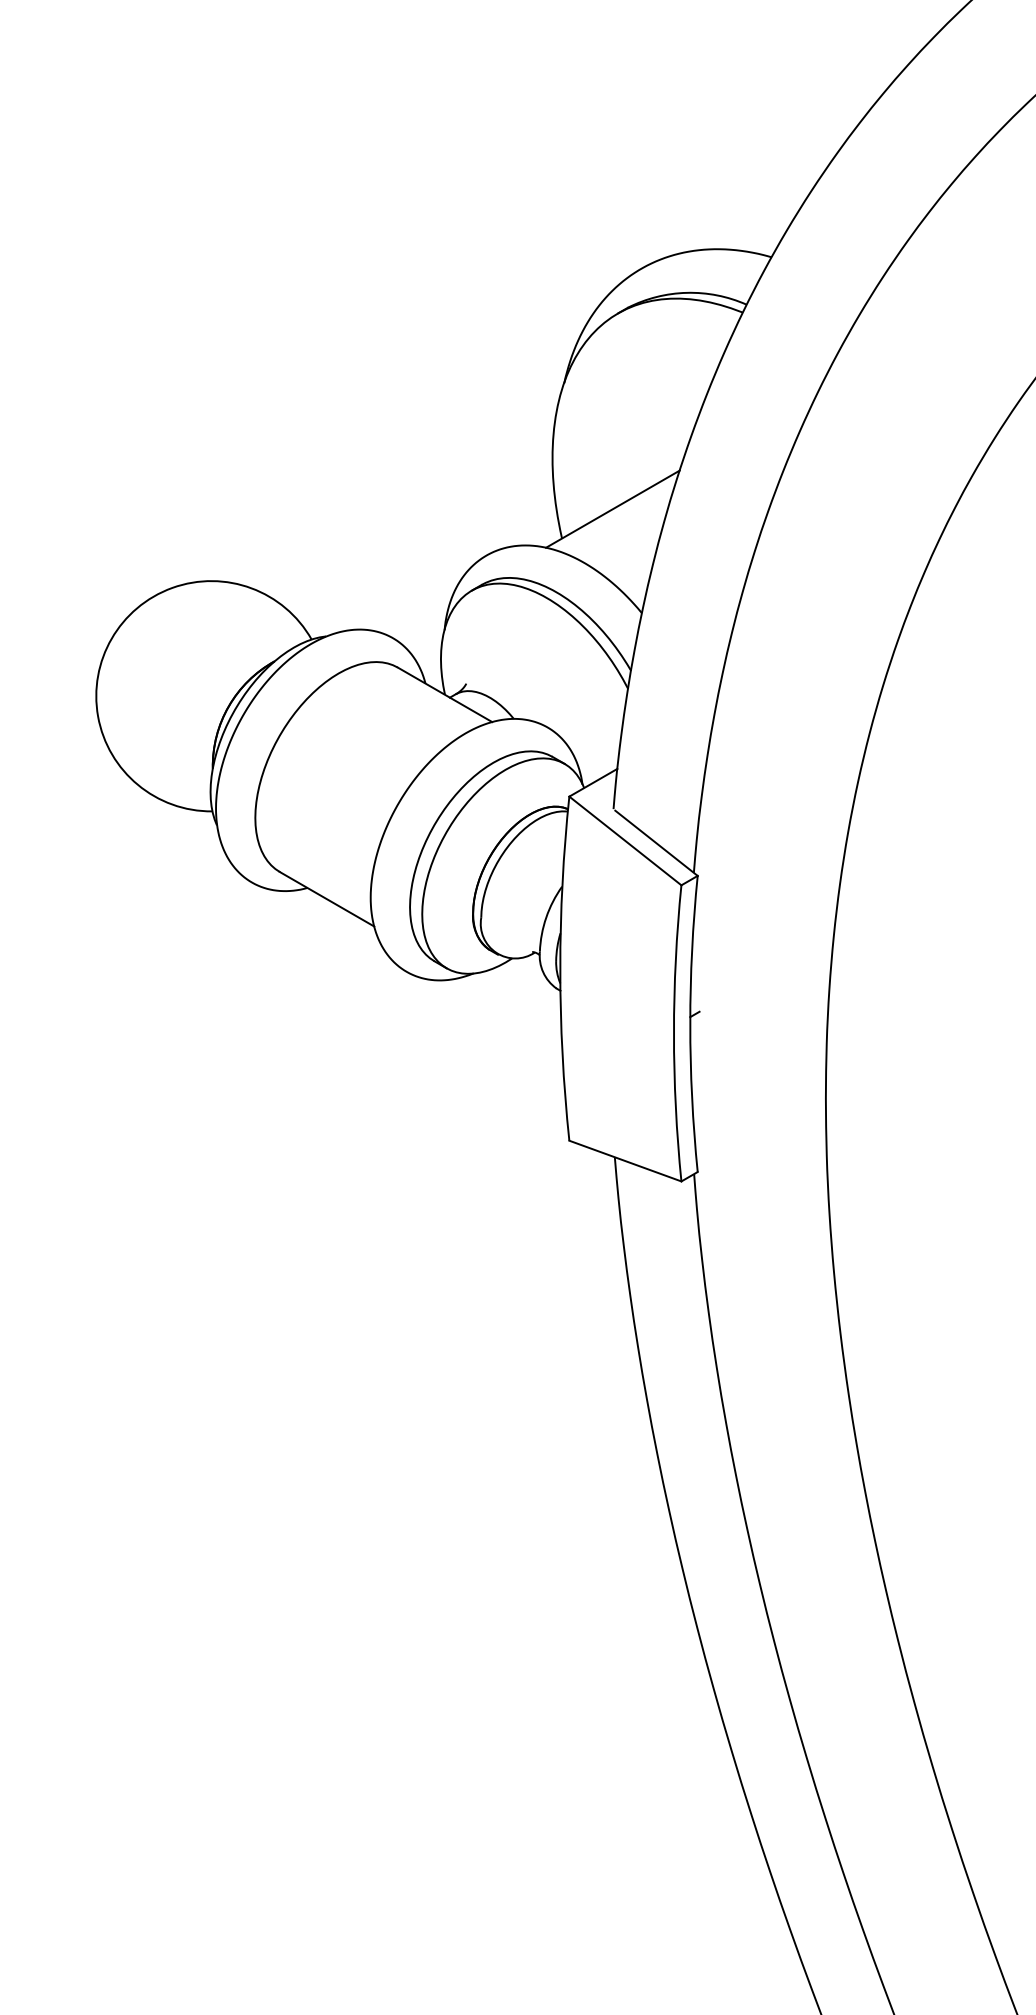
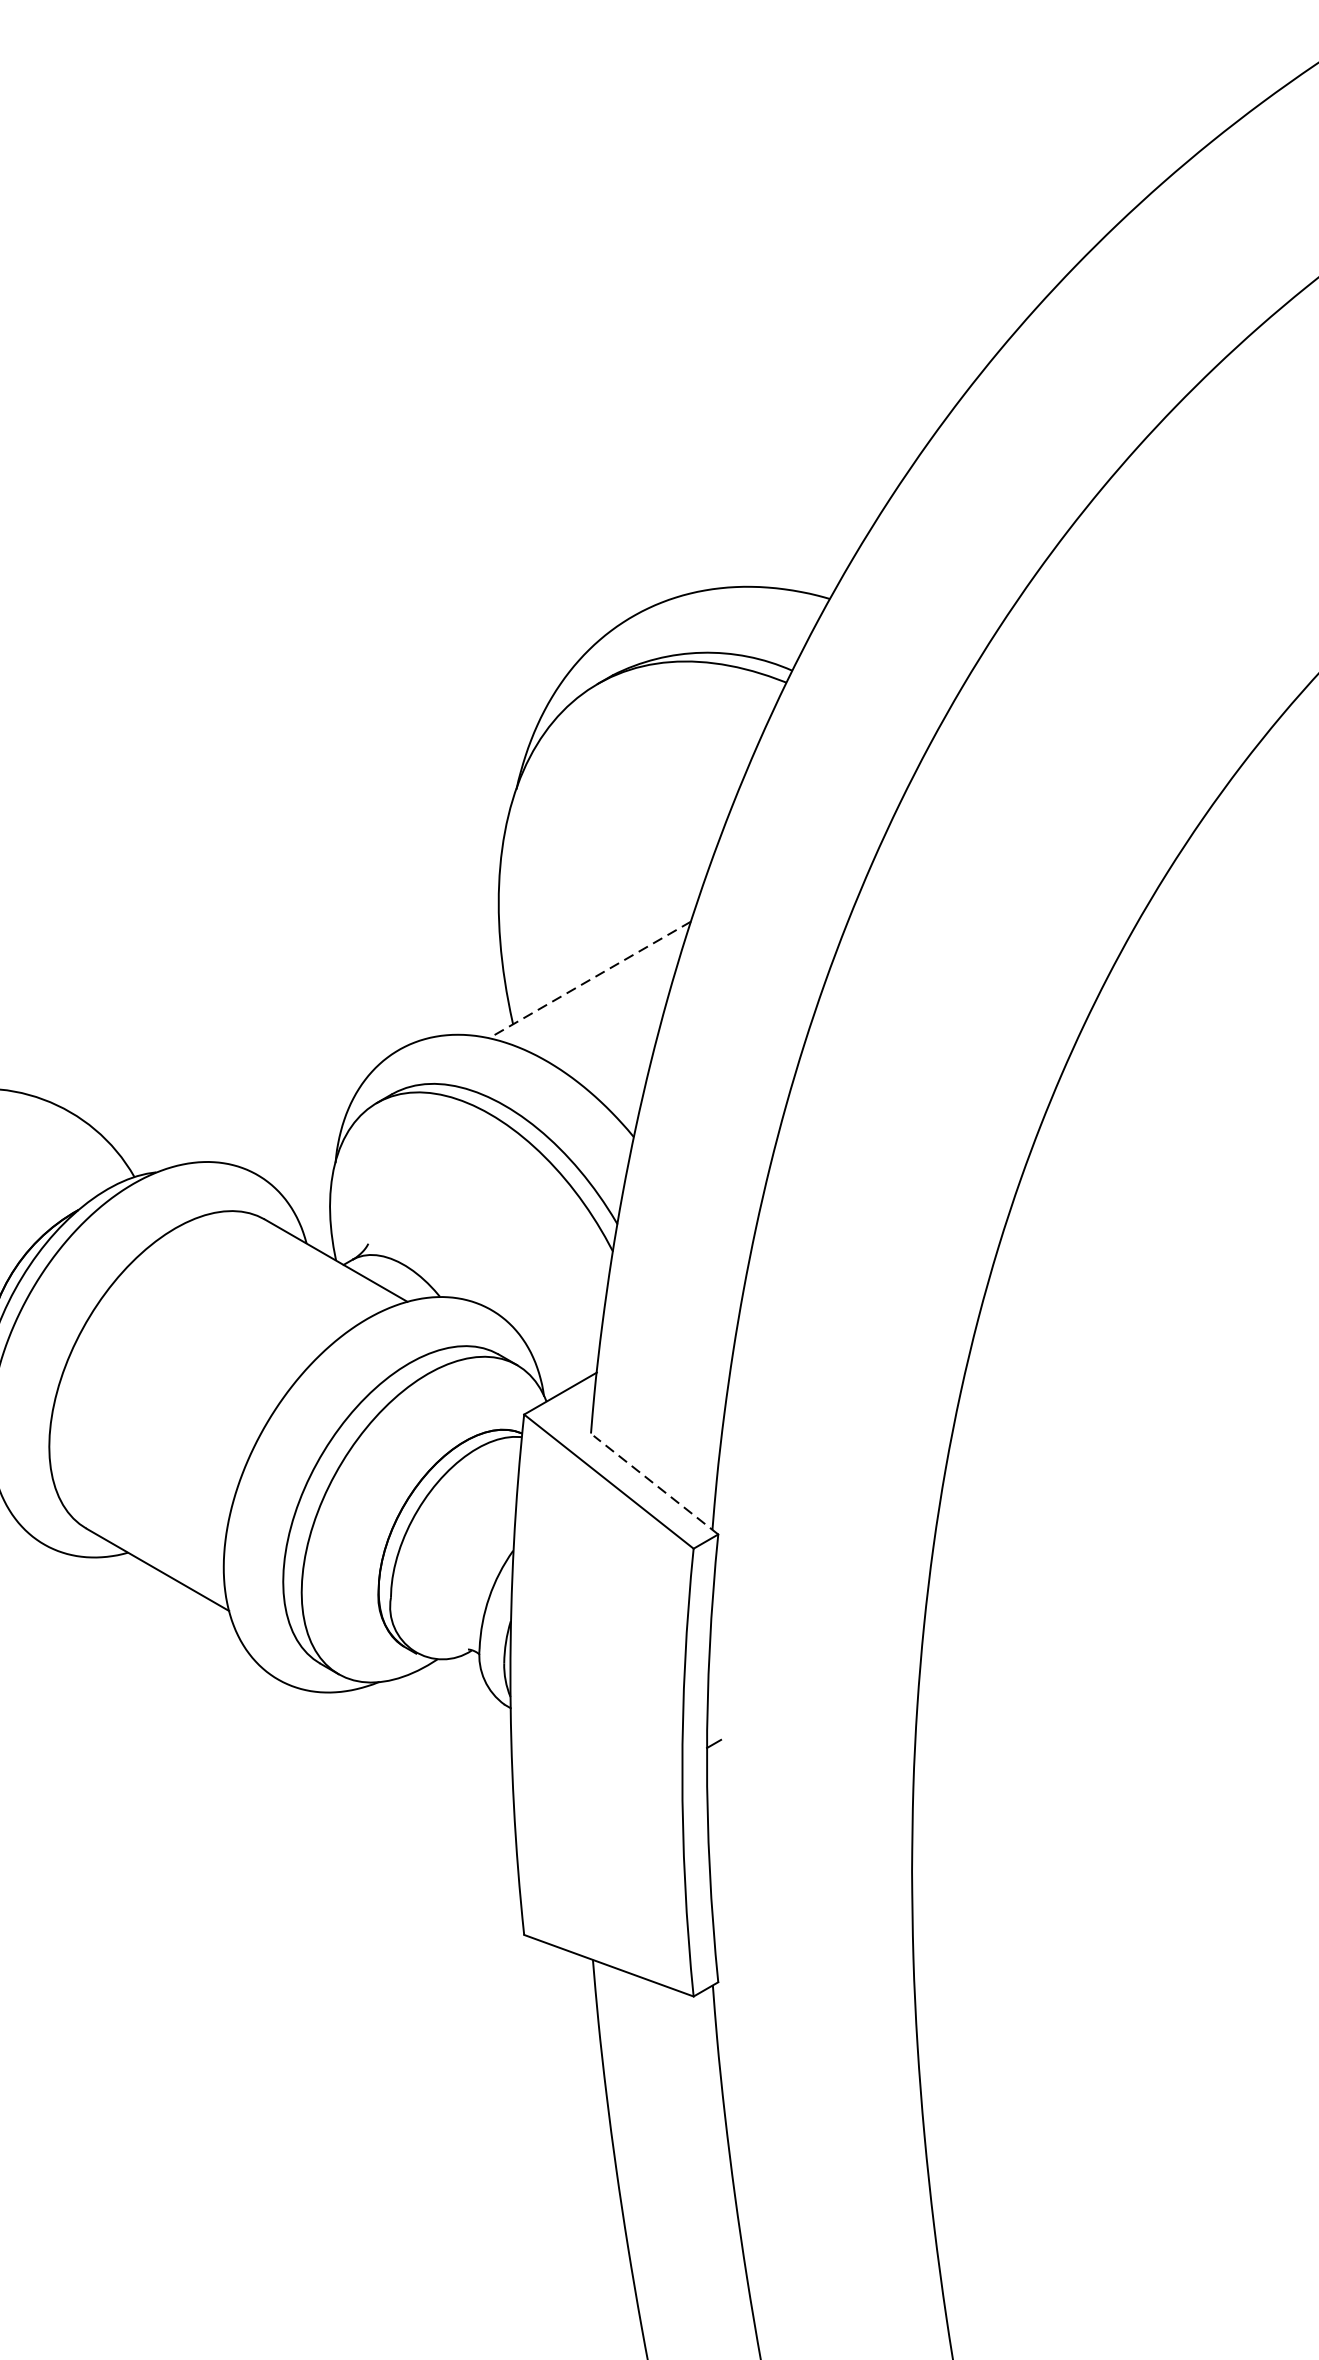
line: (612, 509) -> (589, 980), solid -> dashed
line: (656, 843) -> (655, 1485), solid -> dashed

